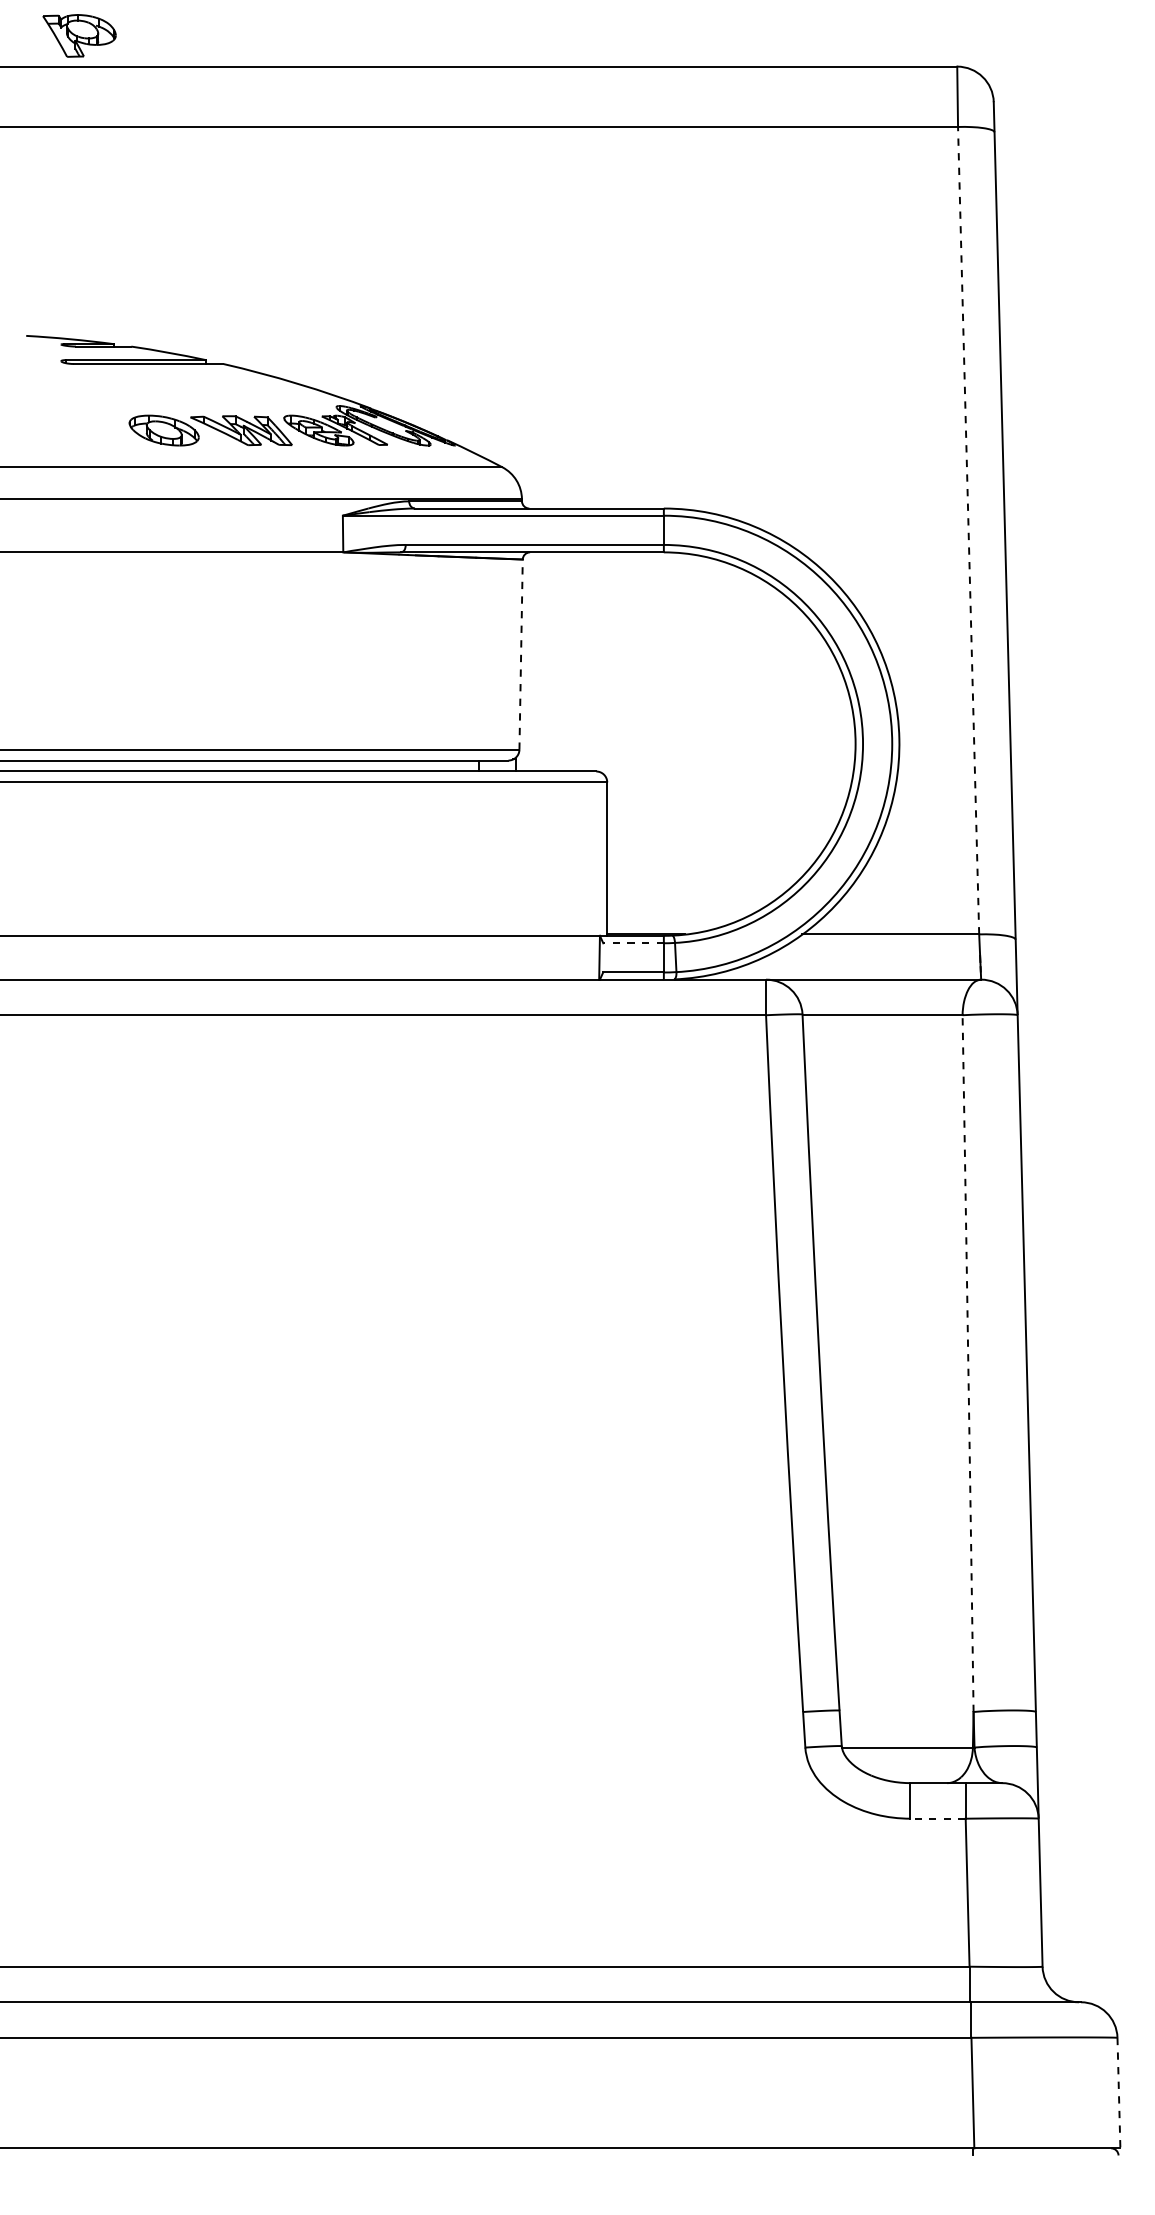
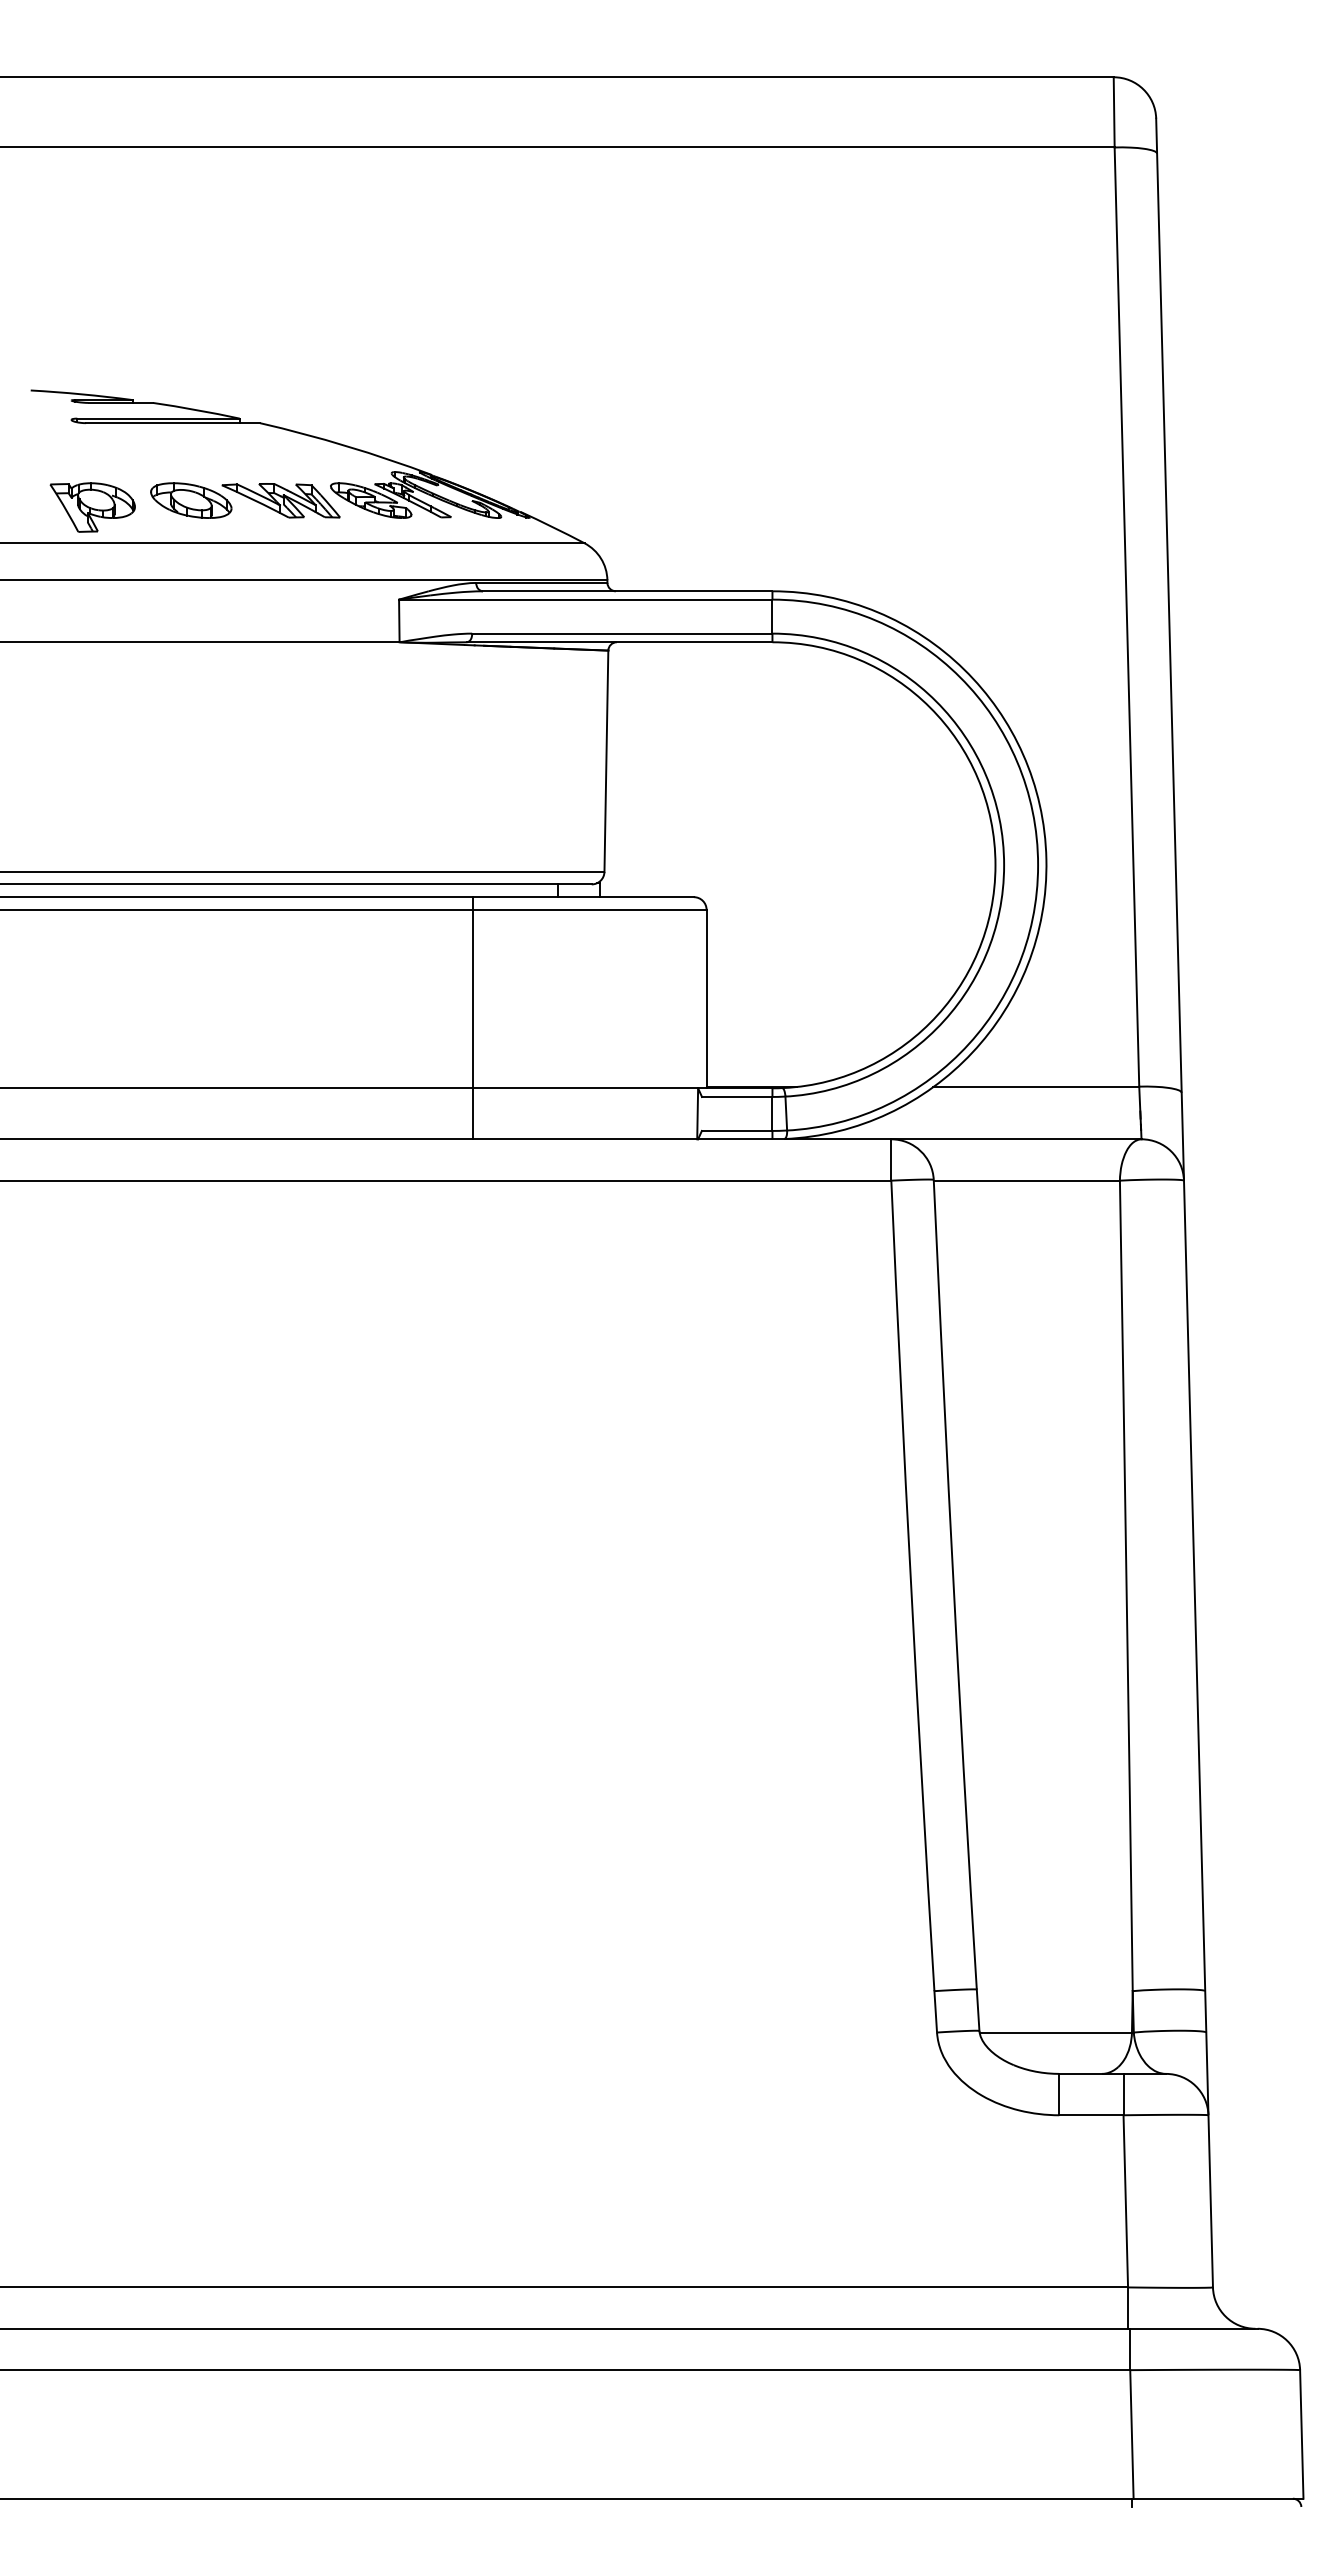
part: (79, 35) -> (92, 507), moved
line: (968, 531) -> (1126, 617), dashed -> solid
line: (521, 654) -> (606, 761), dashed -> solid
line: (405, 875) -> (472, 1018), added
line: (632, 942) -> (736, 1096), dashed -> solid
arc: (968, 1363) -> (1126, 1585), dashed -> solid
line: (937, 1818) -> (1090, 2115), dashed -> solid
line: (1118, 2093) -> (1301, 2434), dashed -> solid

